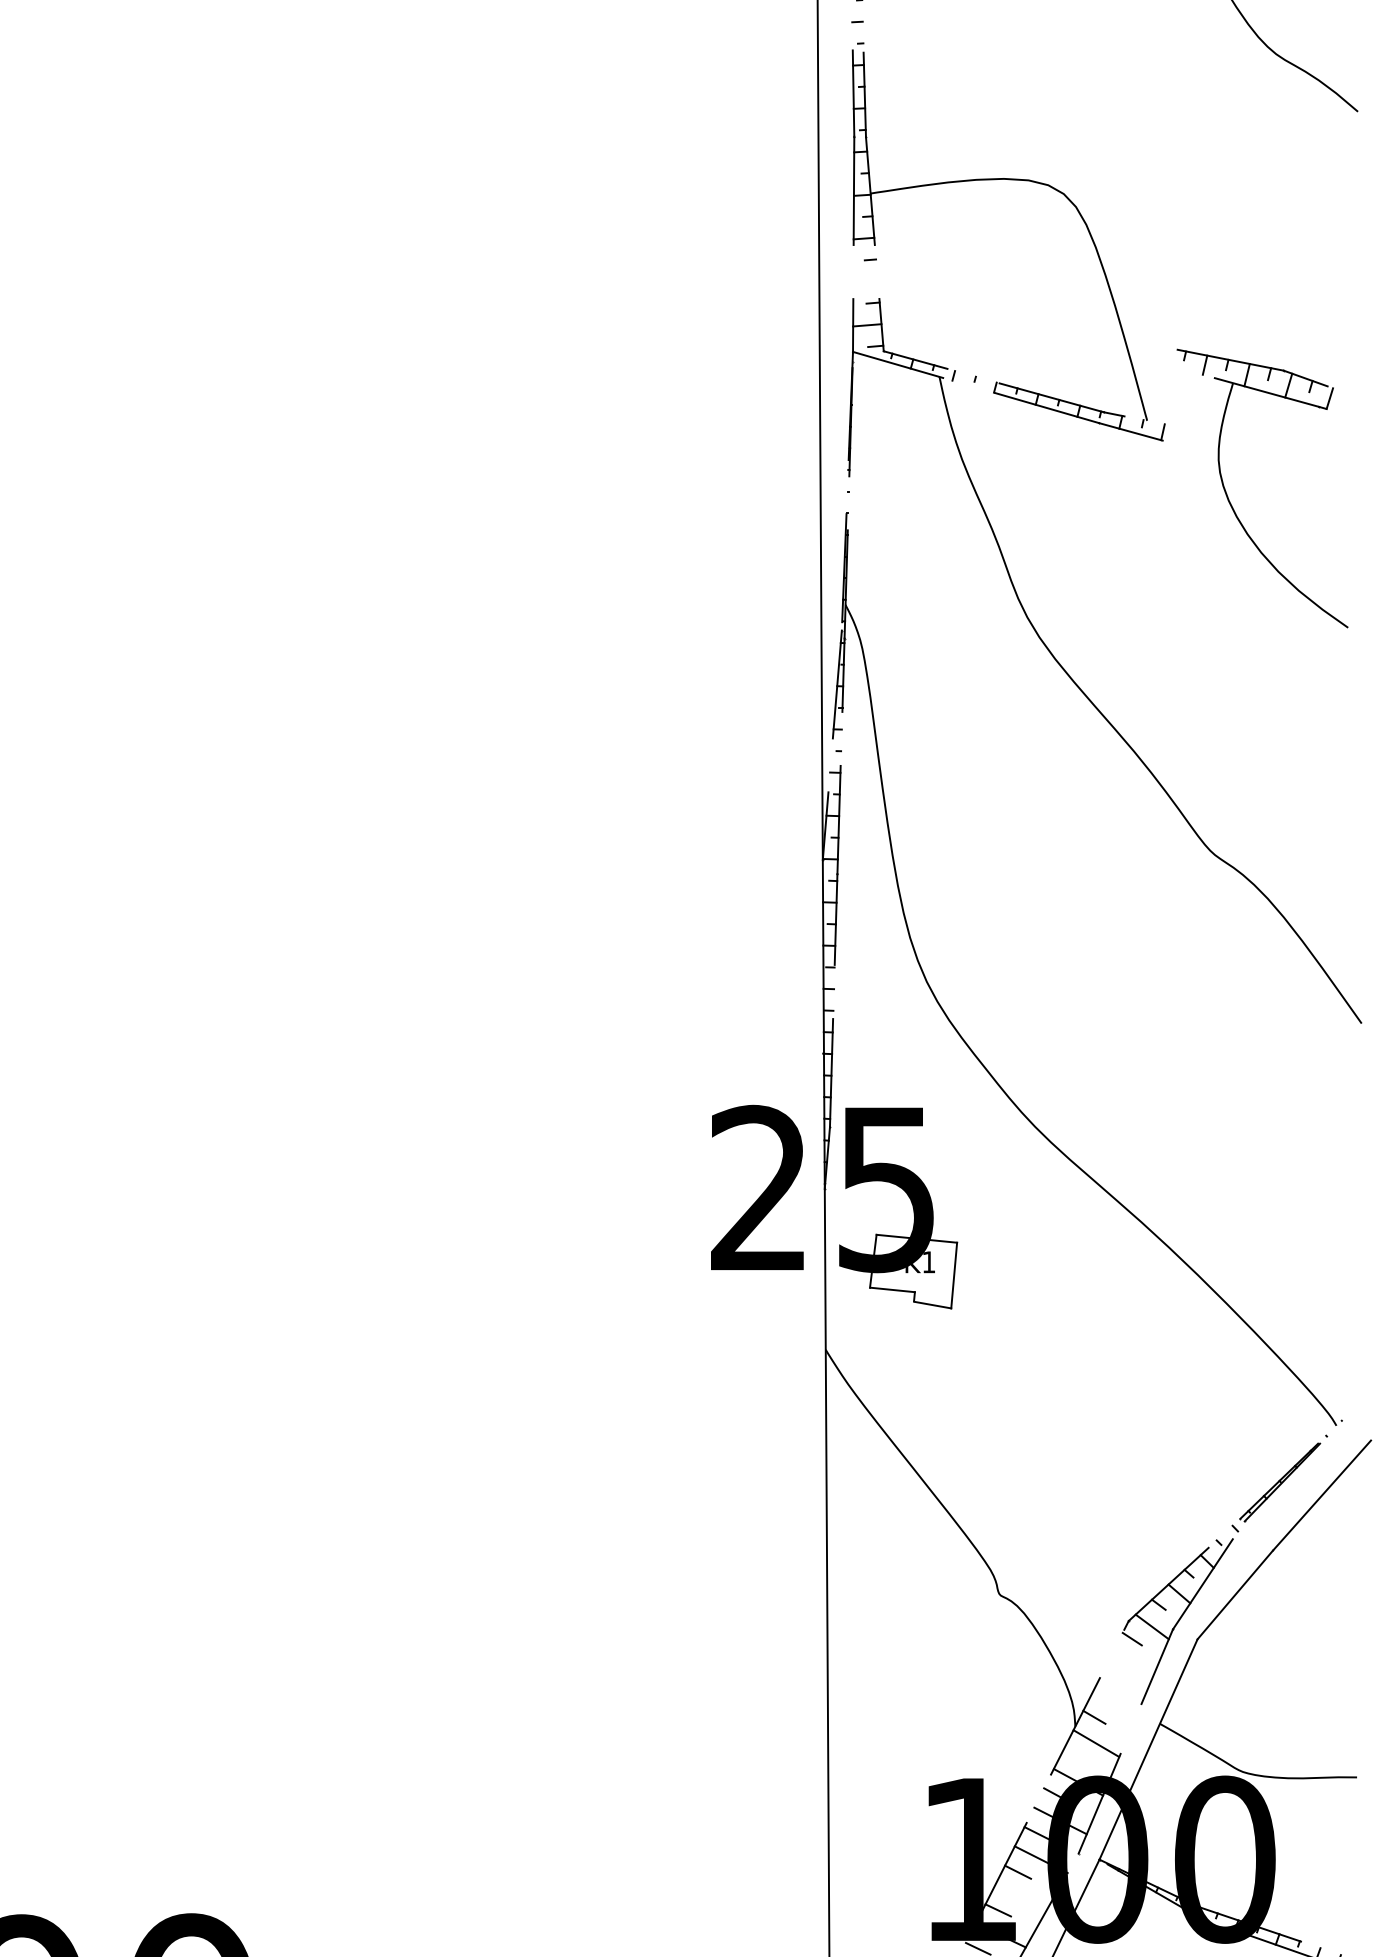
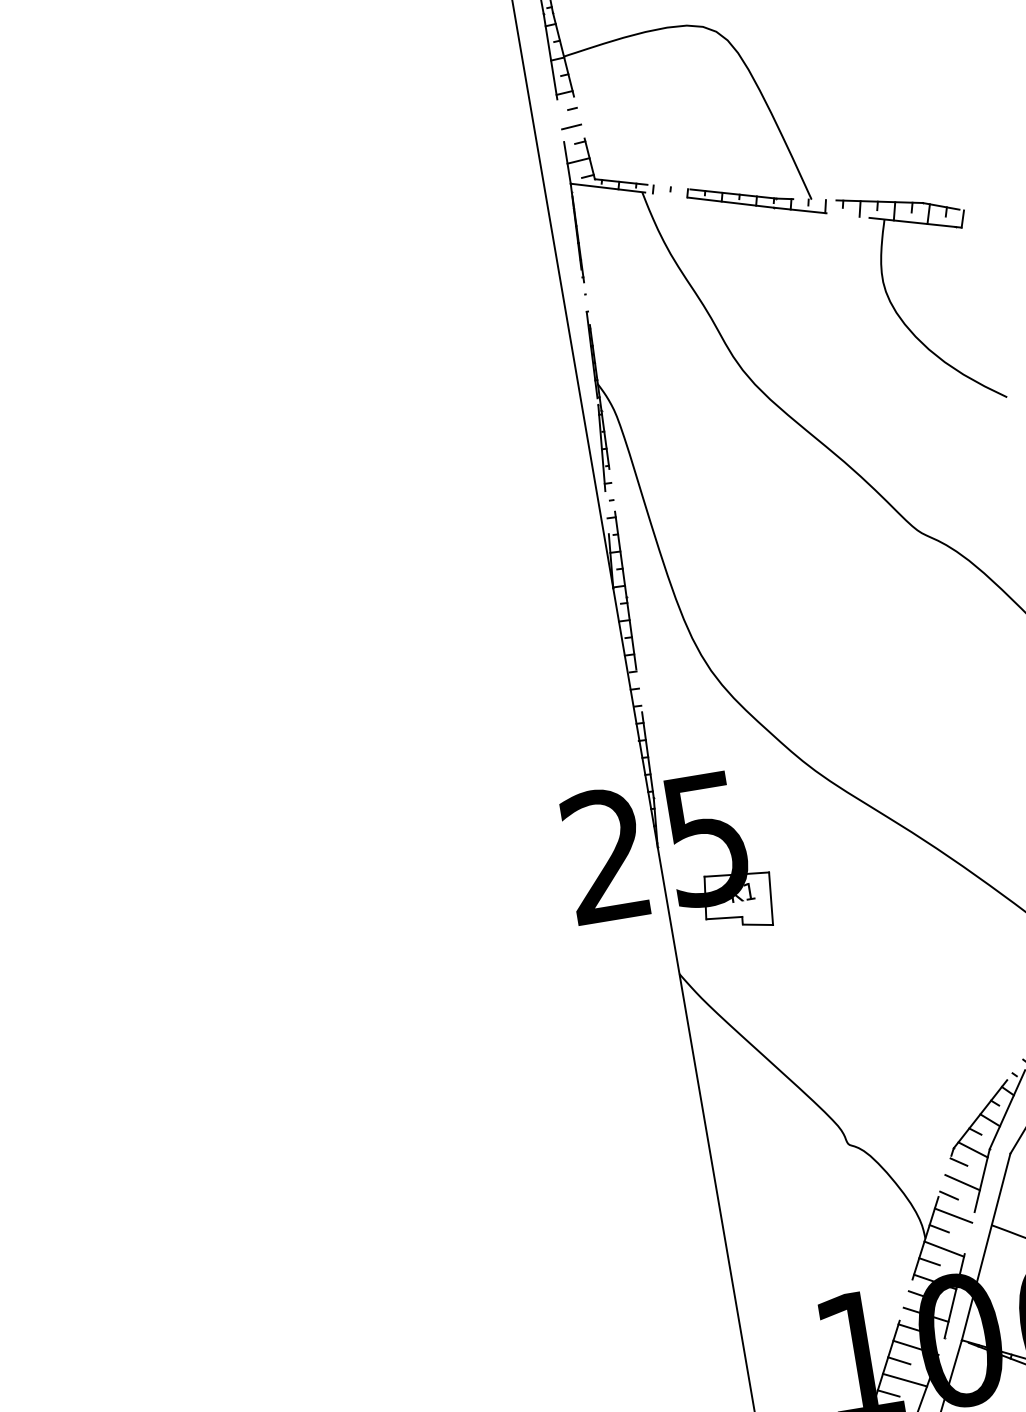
line: (865, 281) -> (571, 126), added
part: (1231, 503) -> (898, 314), moved
line: (1132, 1665) -> (962, 1182), added
line: (1113, 1678) -> (949, 1195), added
line: (1114, 1703) -> (953, 1215), added
line: (1075, 1755) -> (929, 1261), added
line: (1021, 1897) -> (905, 1380), added

